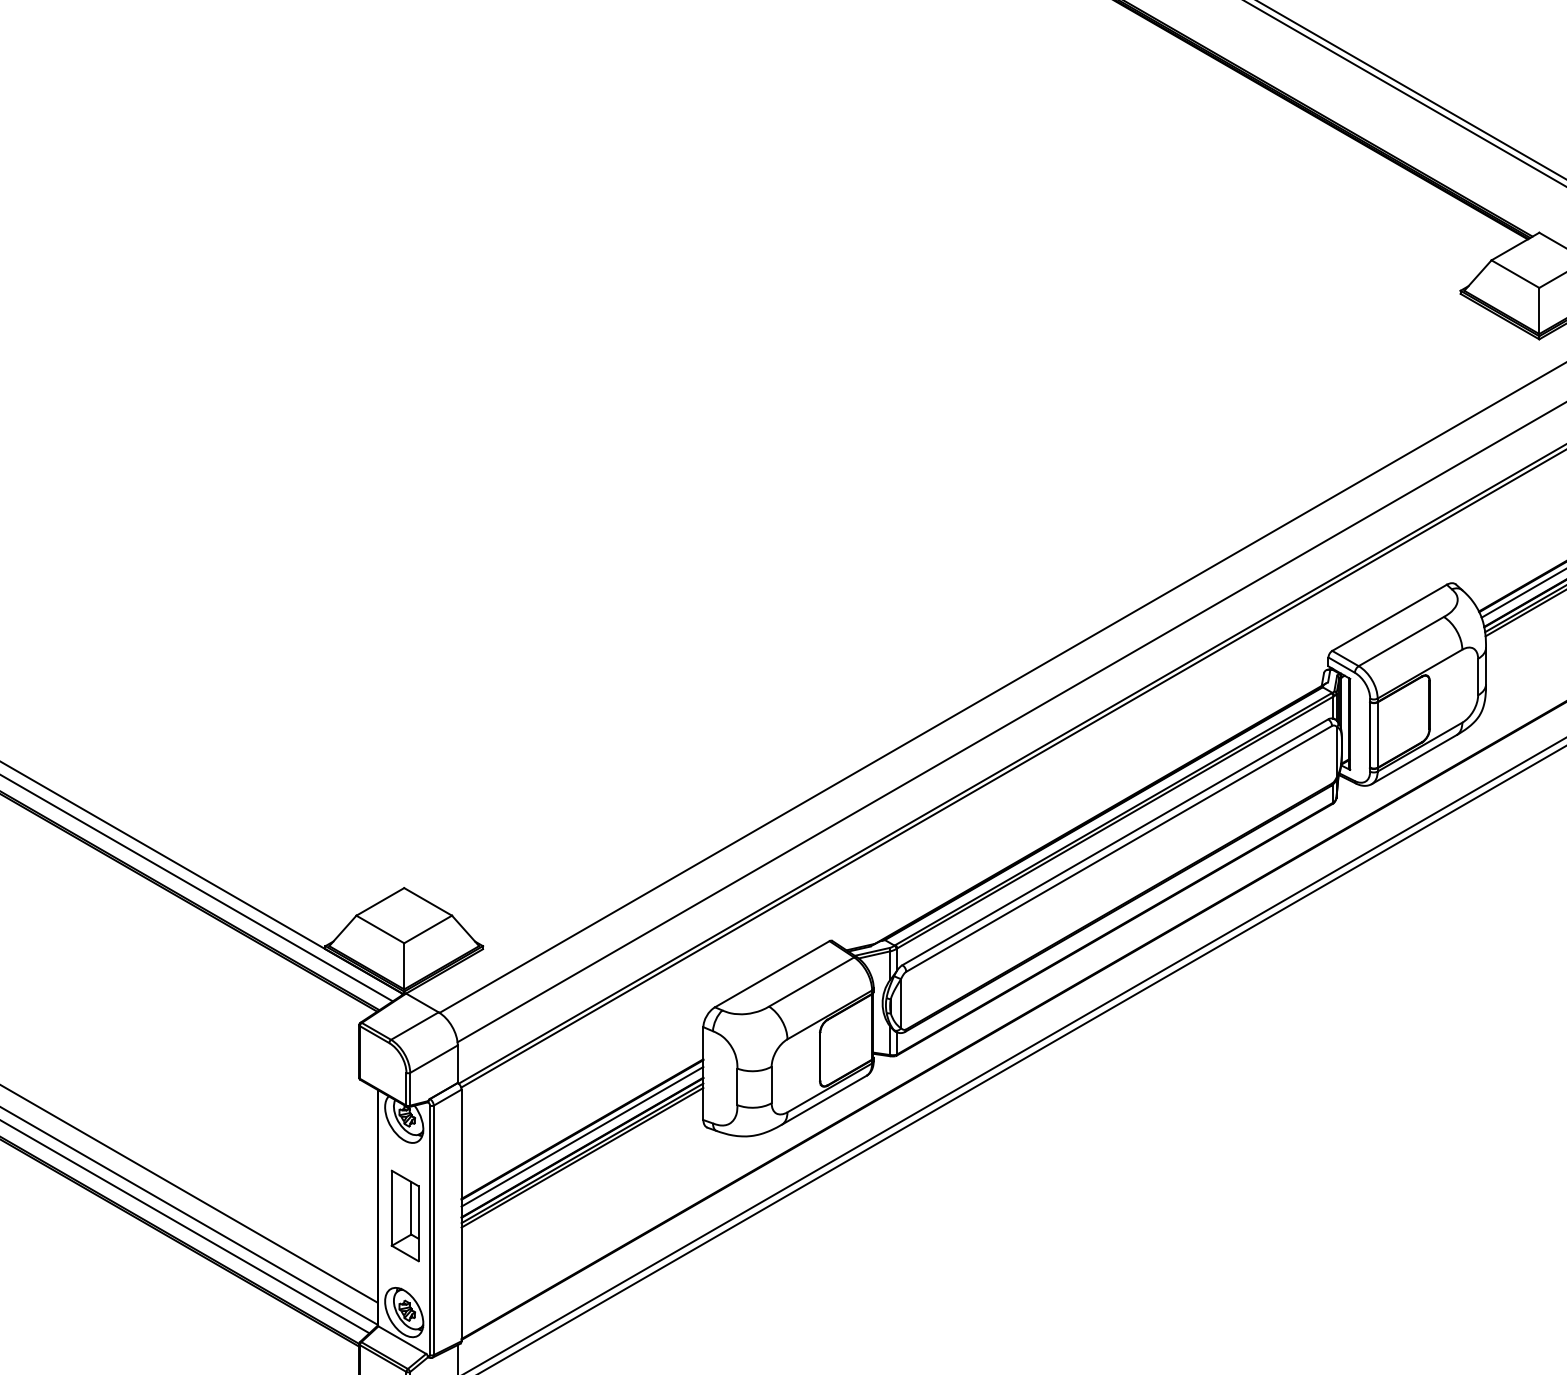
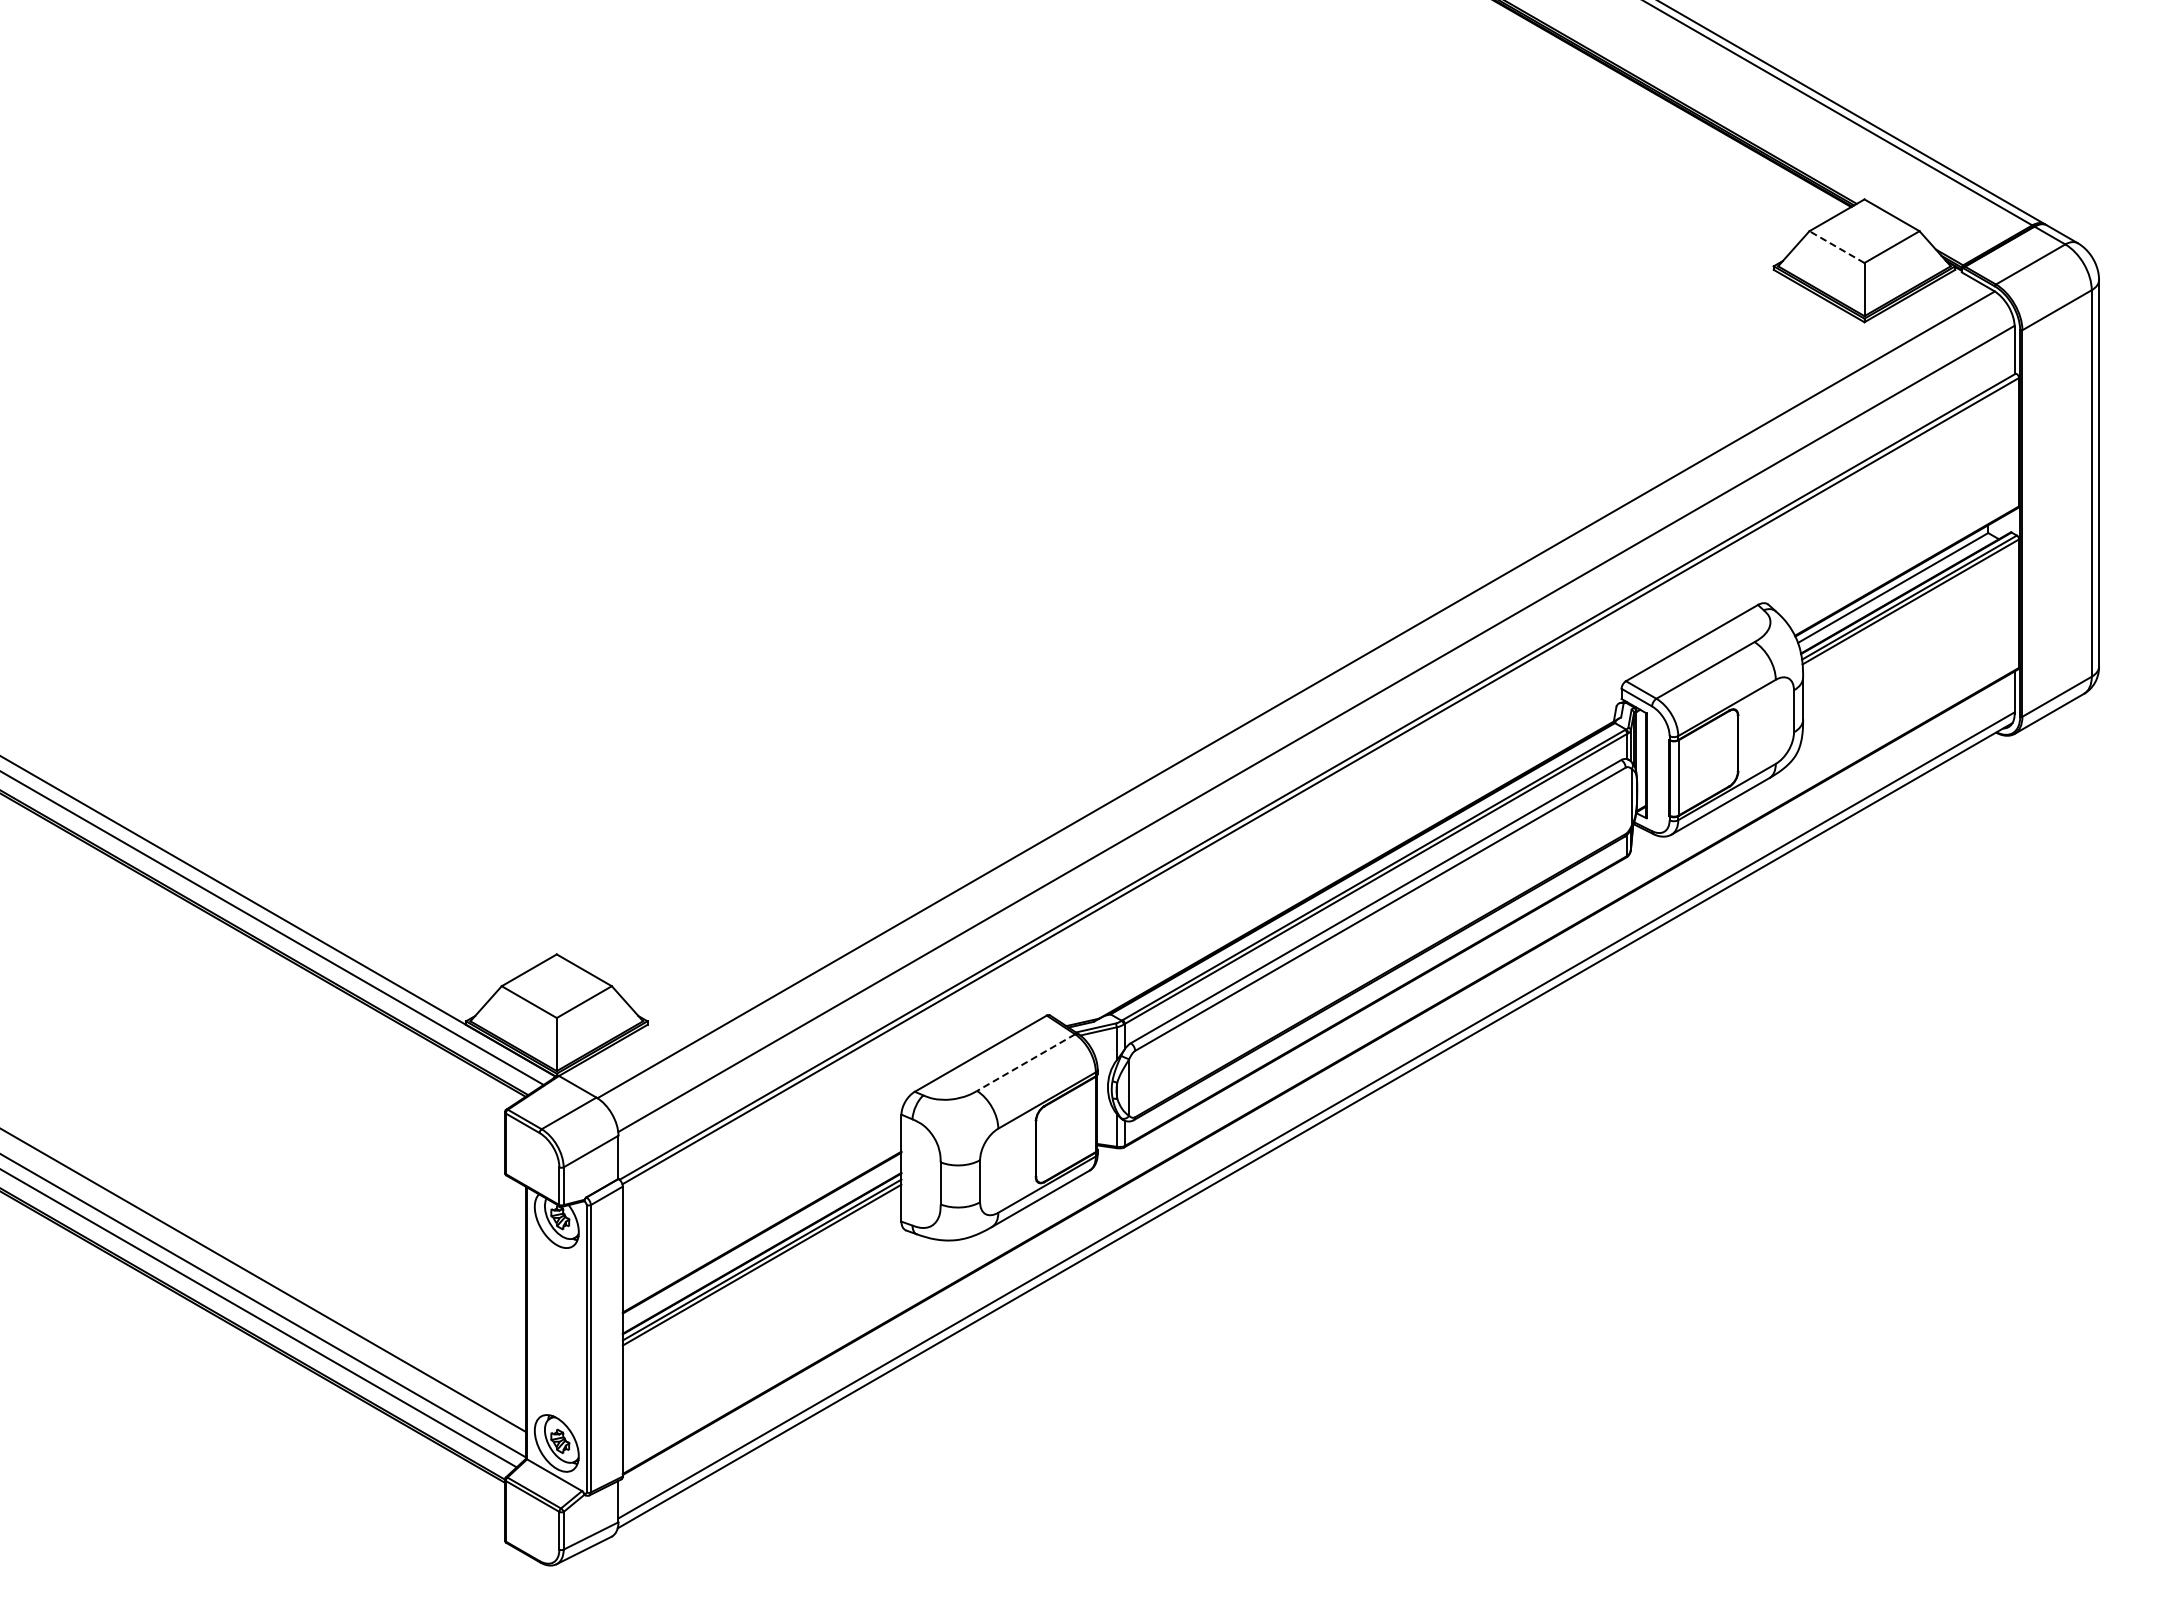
line: (1515, 274) -> (1836, 247), solid -> dashed
line: (811, 981) -> (1026, 1062), solid -> dashed
line: (581, 1136) -> (761, 1240), removed
part: (404, 1216) -> (557, 1332), removed

